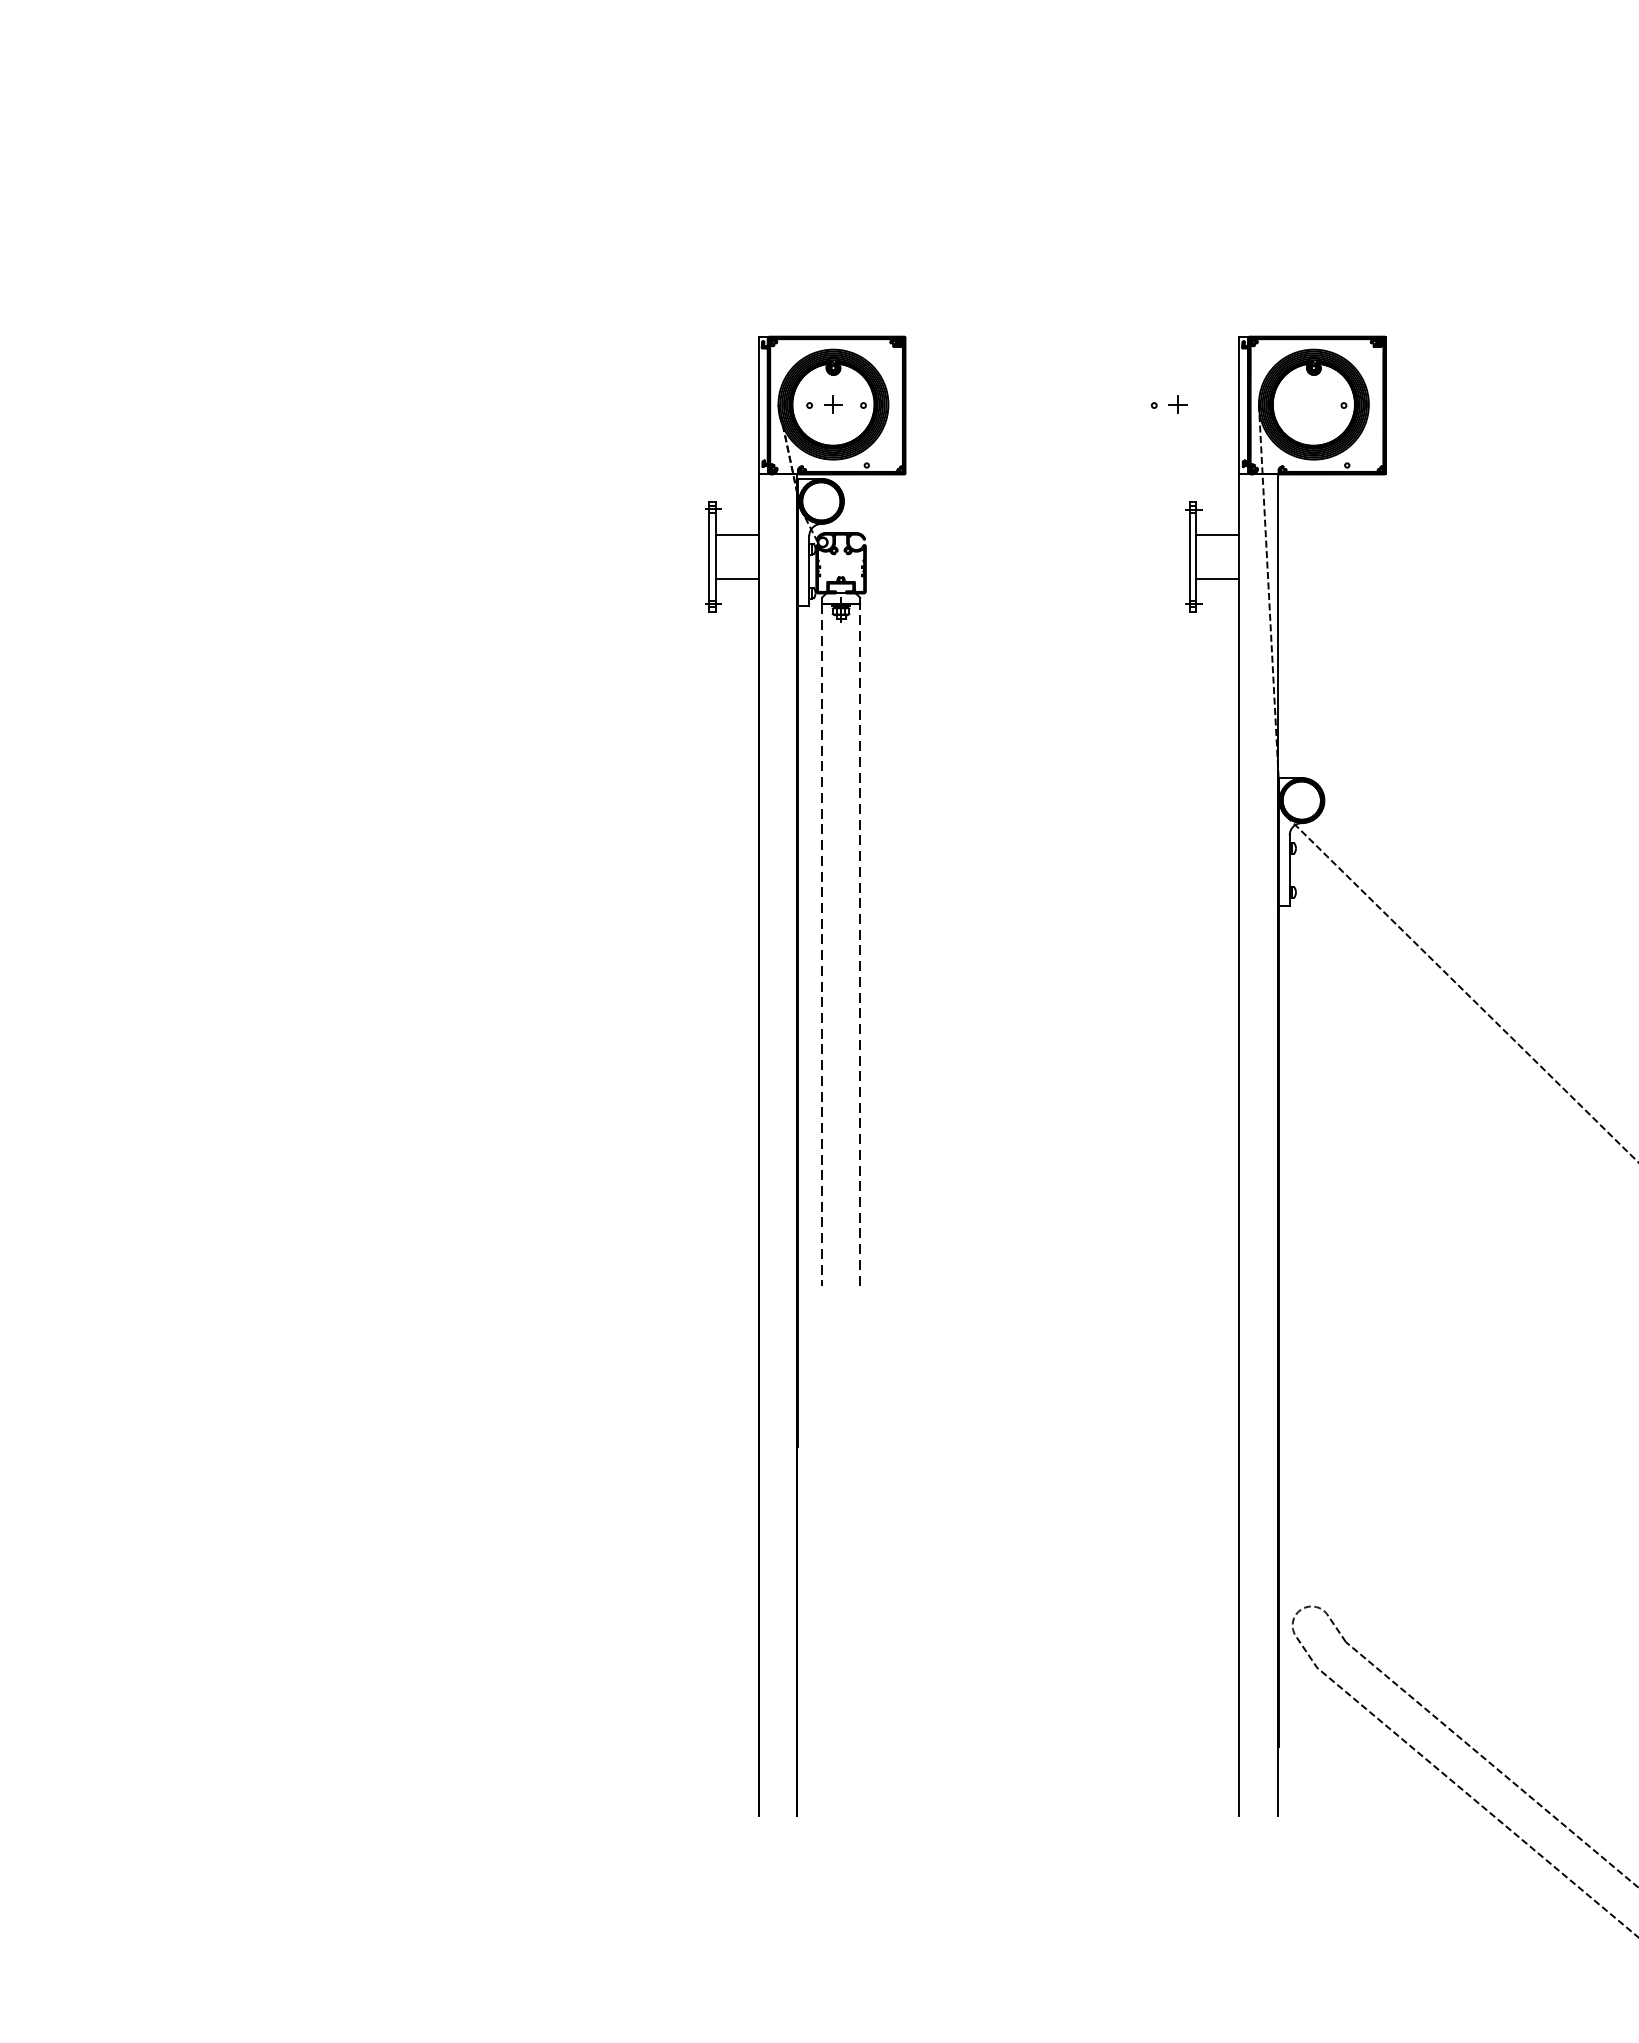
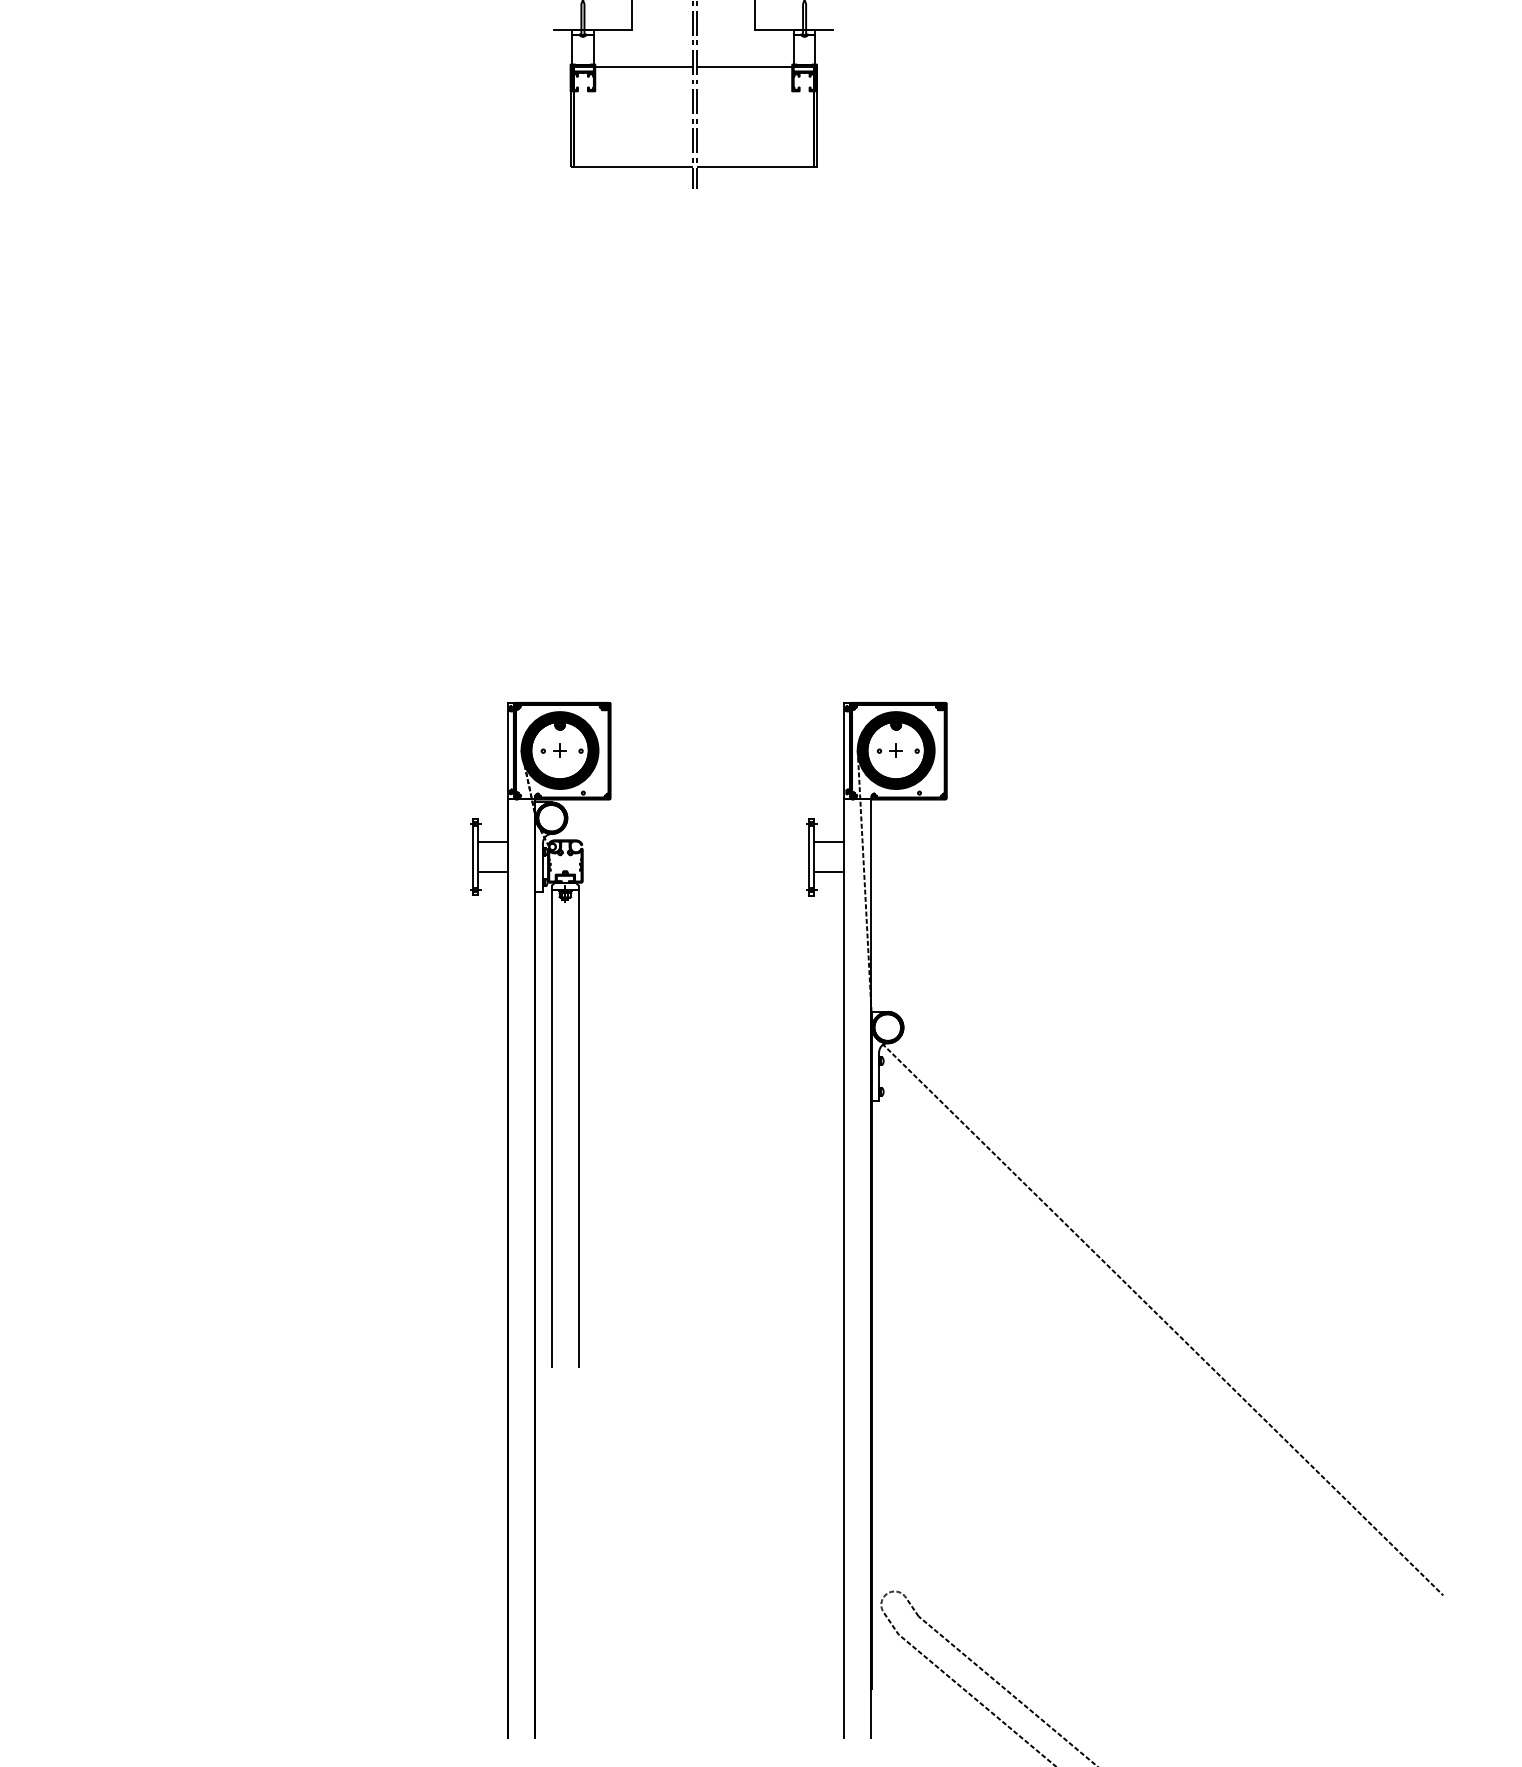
part: (1168, 404) -> (889, 750), moved
line: (859, 944) -> (578, 1128), dashed -> solid
line: (822, 946) -> (552, 1129), dashed -> solid

